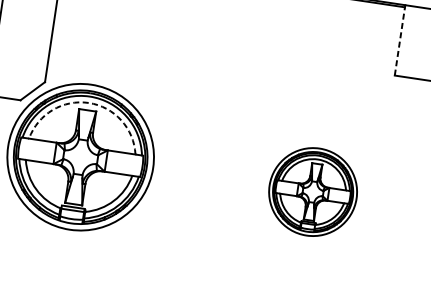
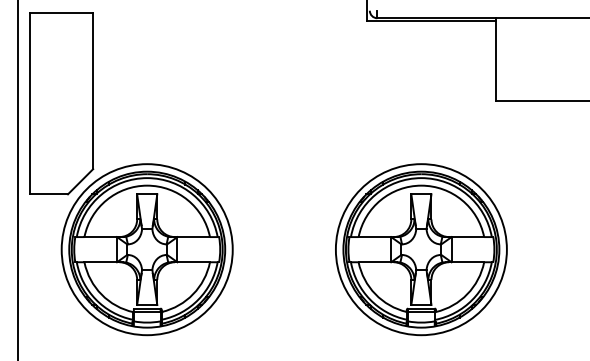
line: (399, 40) -> (495, 60), dashed -> solid
arc: (89, 102) -> (147, 185), dashed -> solid
part: (313, 191) -> (421, 249), size x1.67

